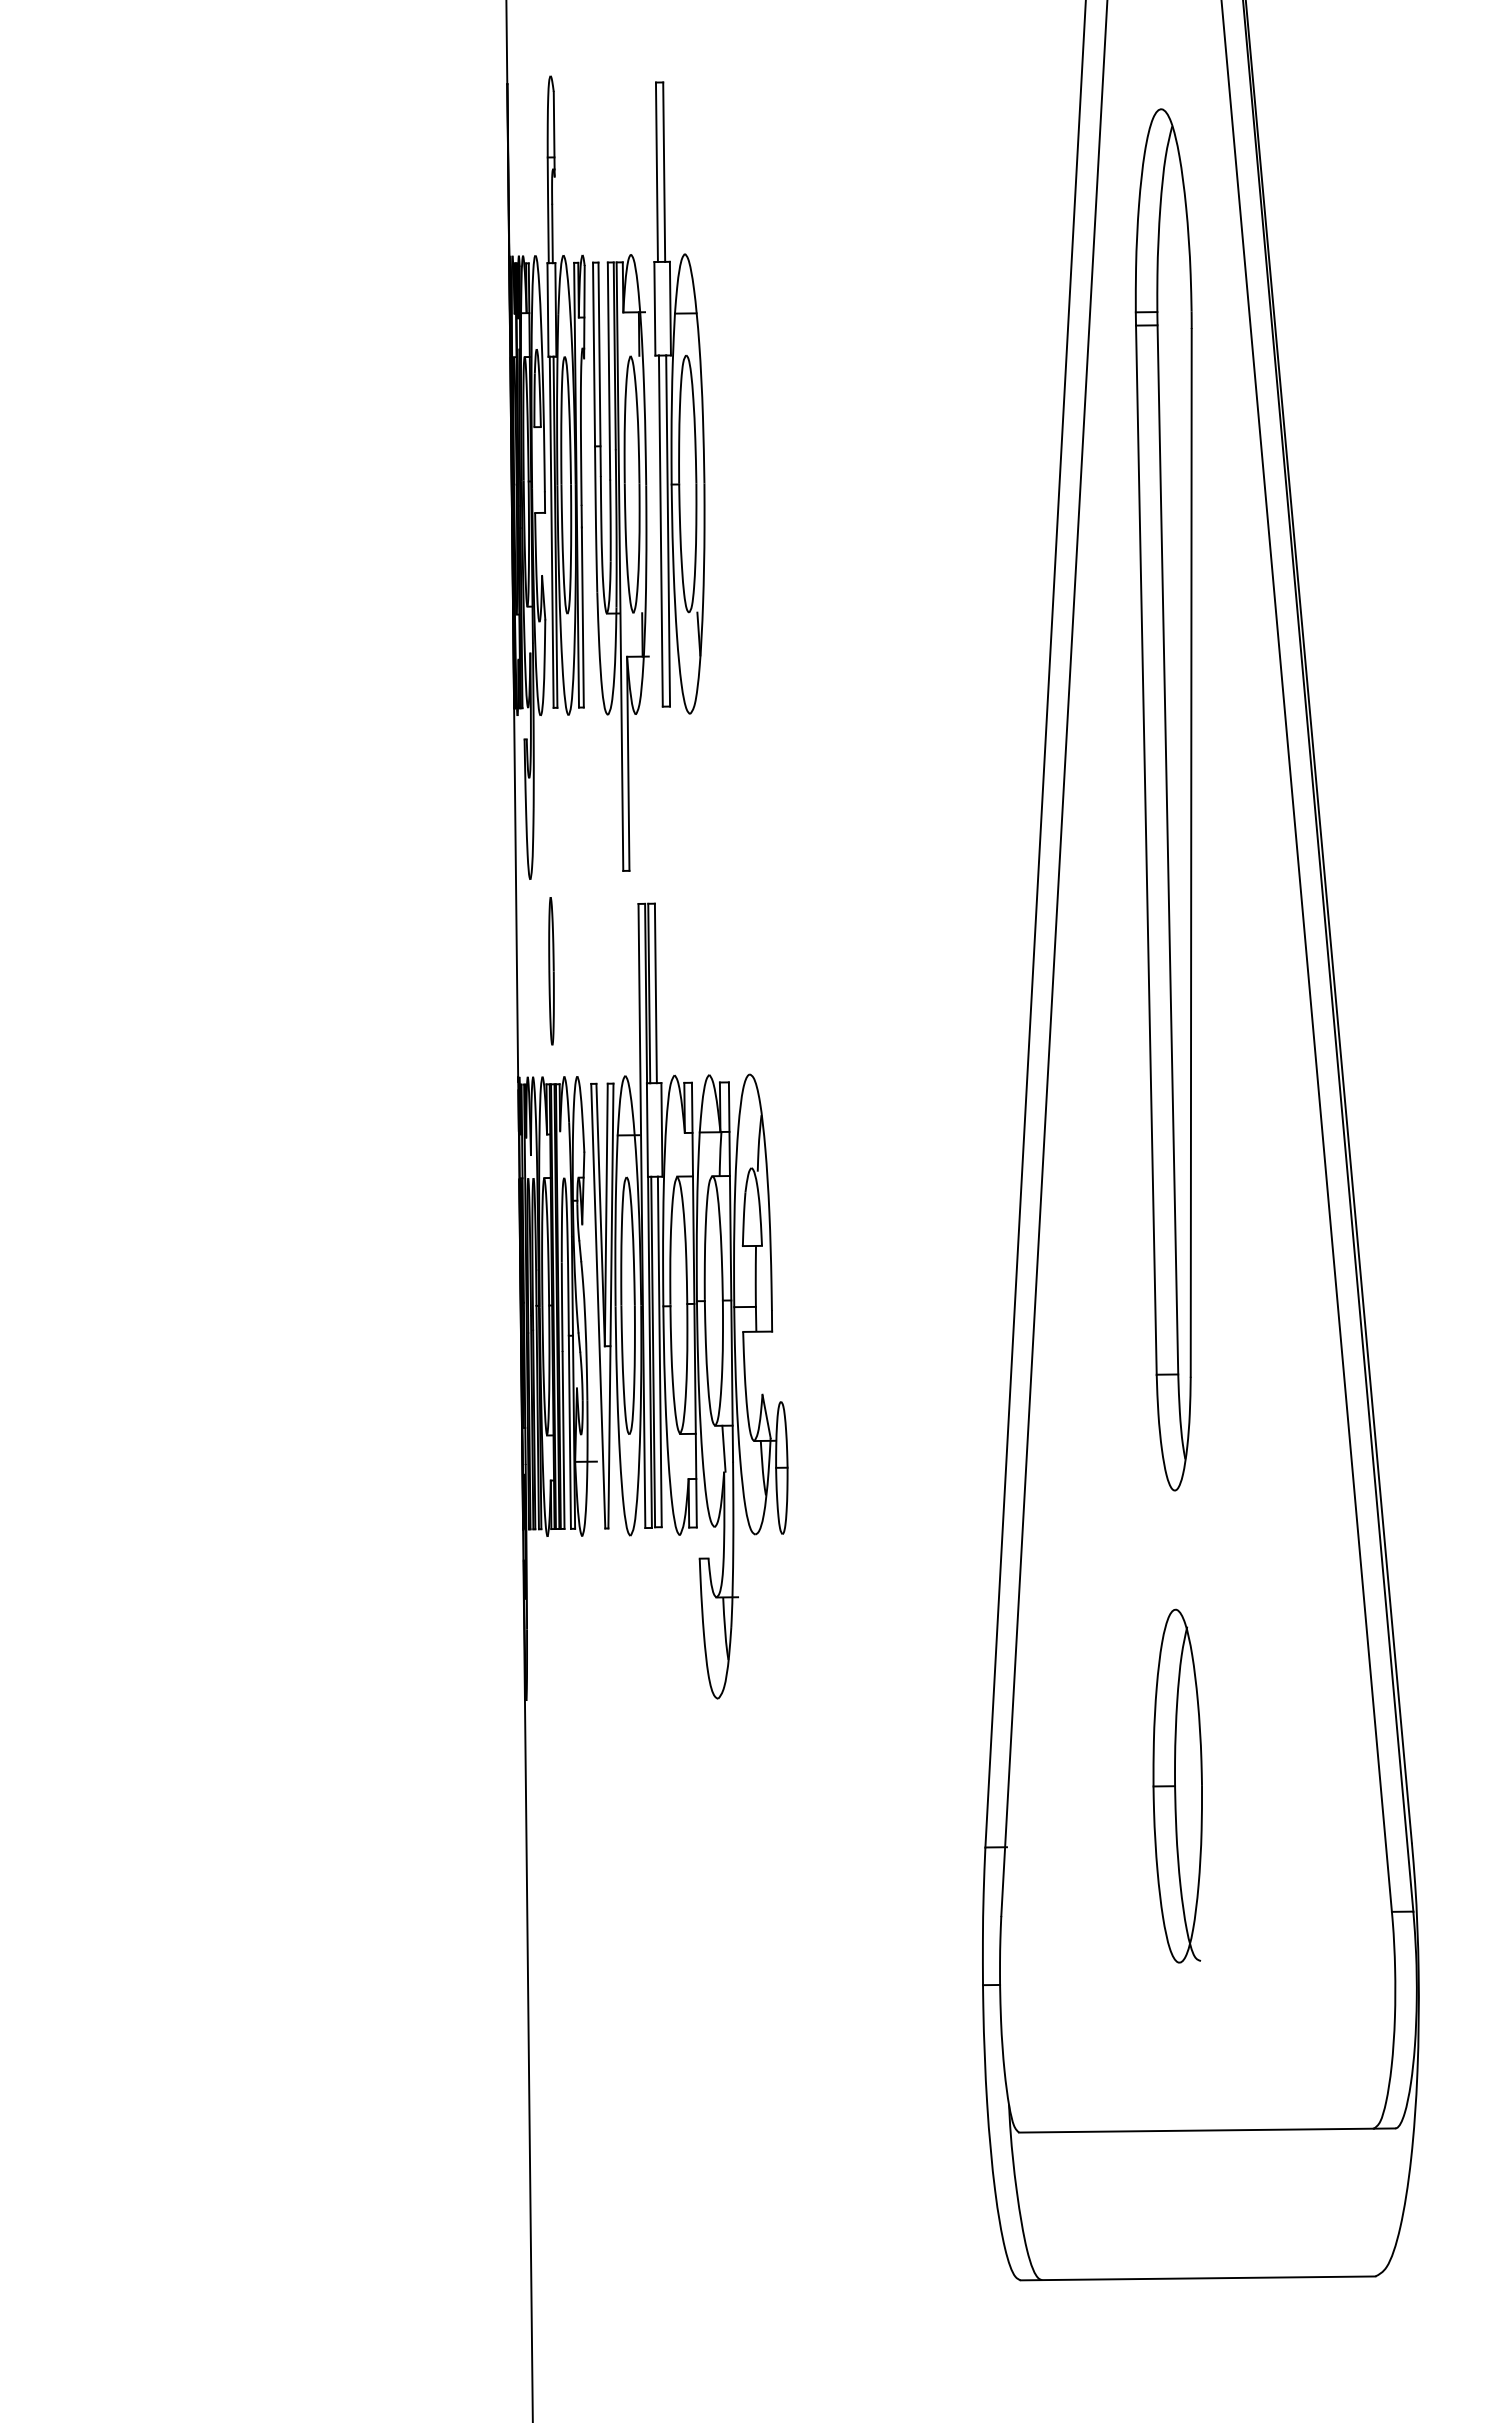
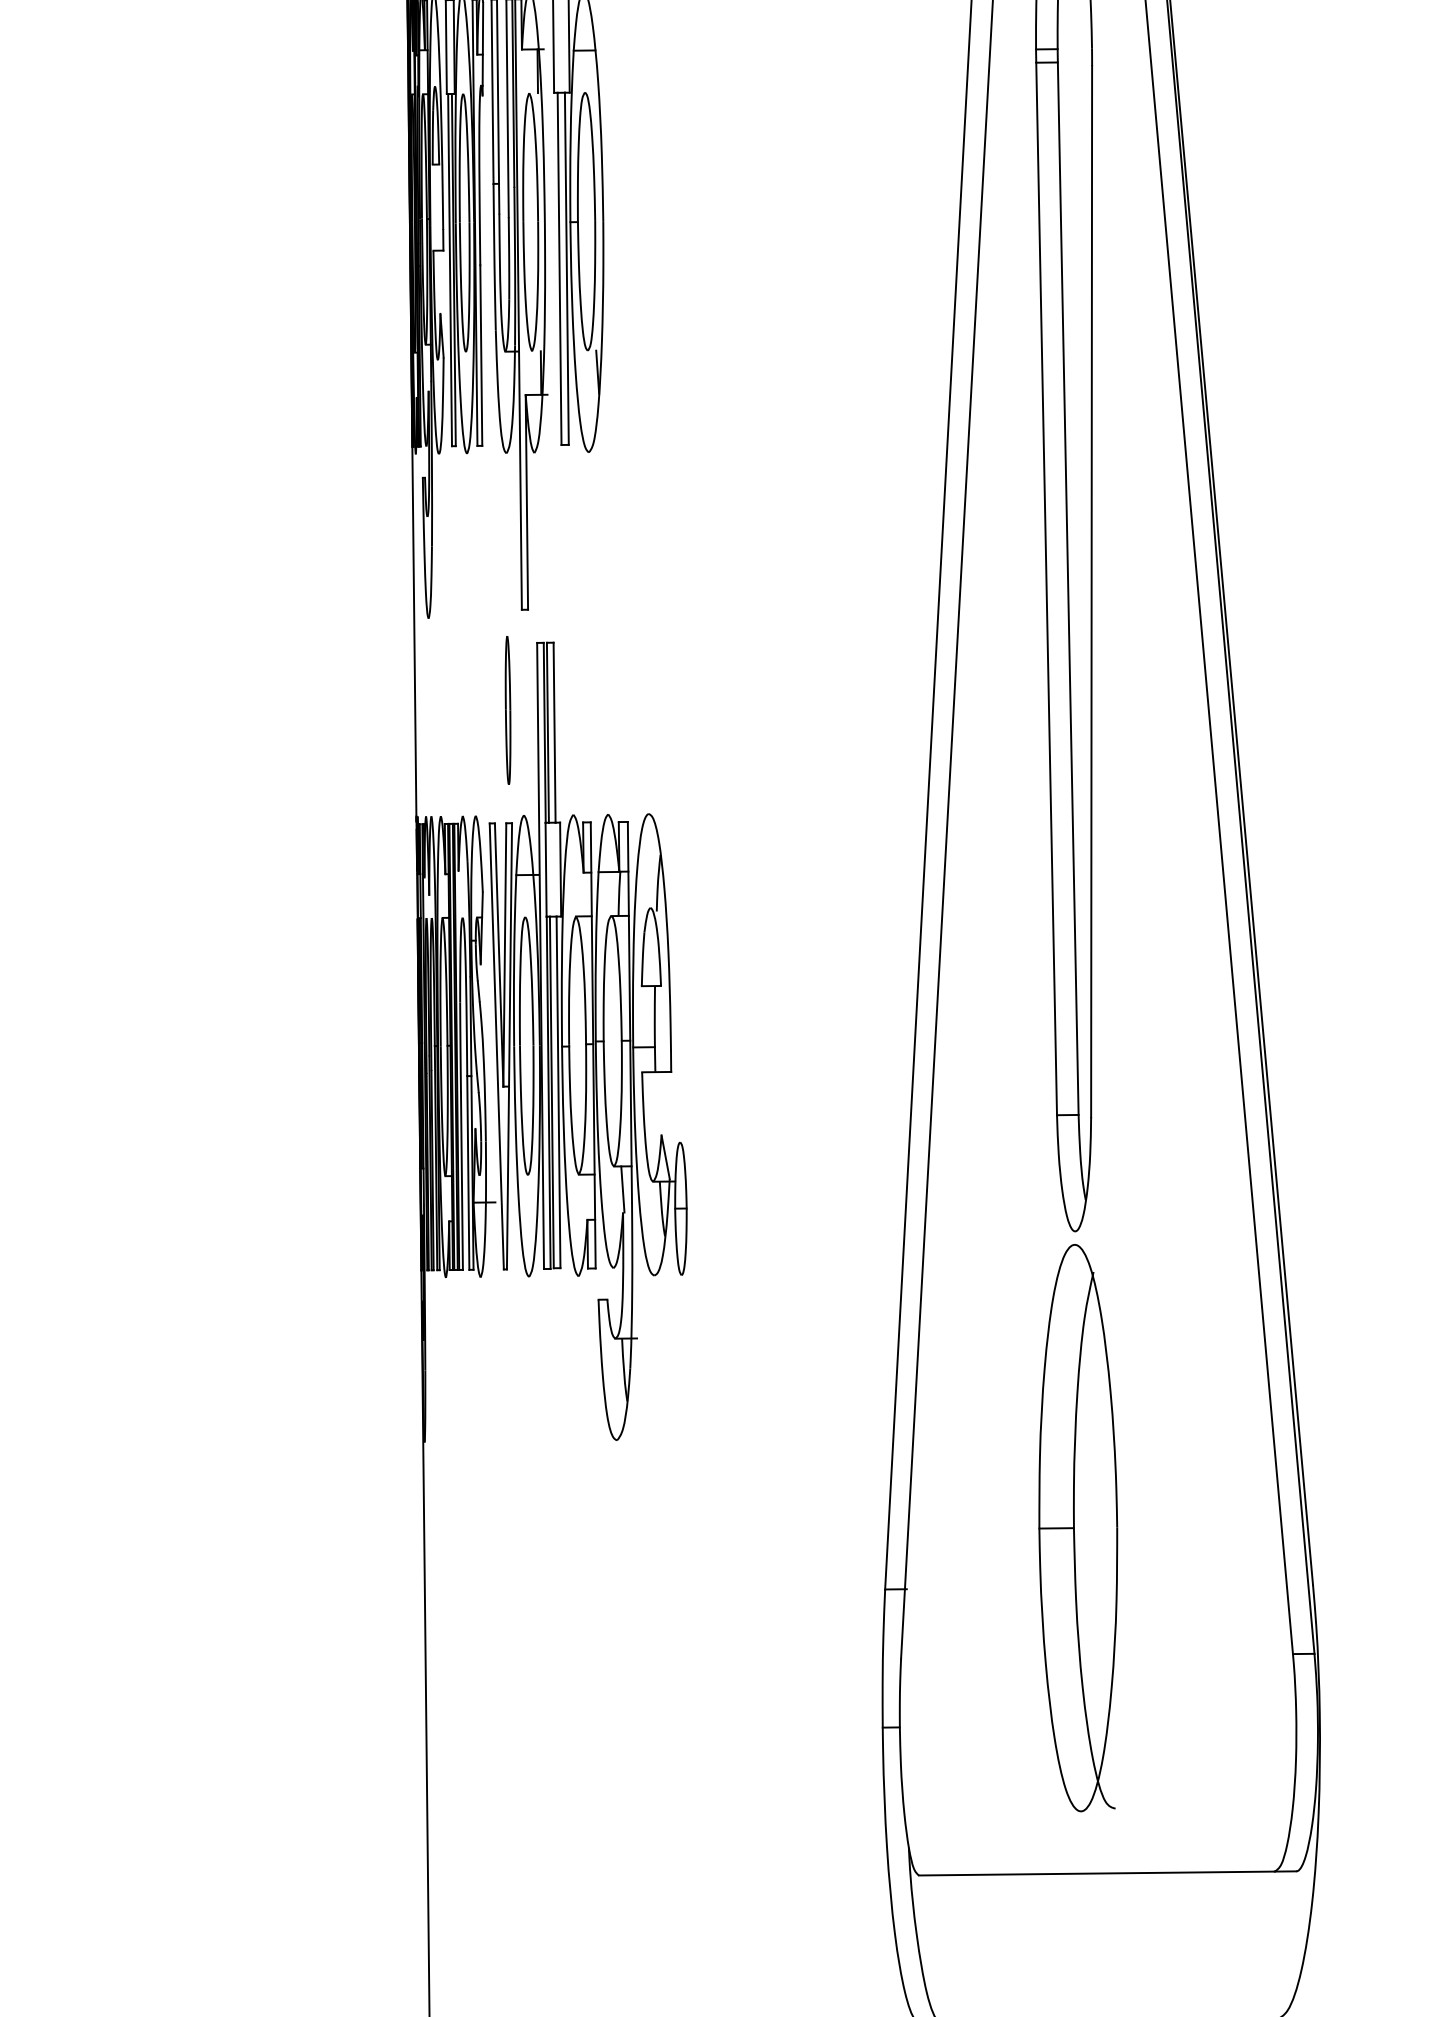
part: (551, 971) -> (508, 710), moved
part: (1177, 1785) -> (1077, 1527), size x1.6

